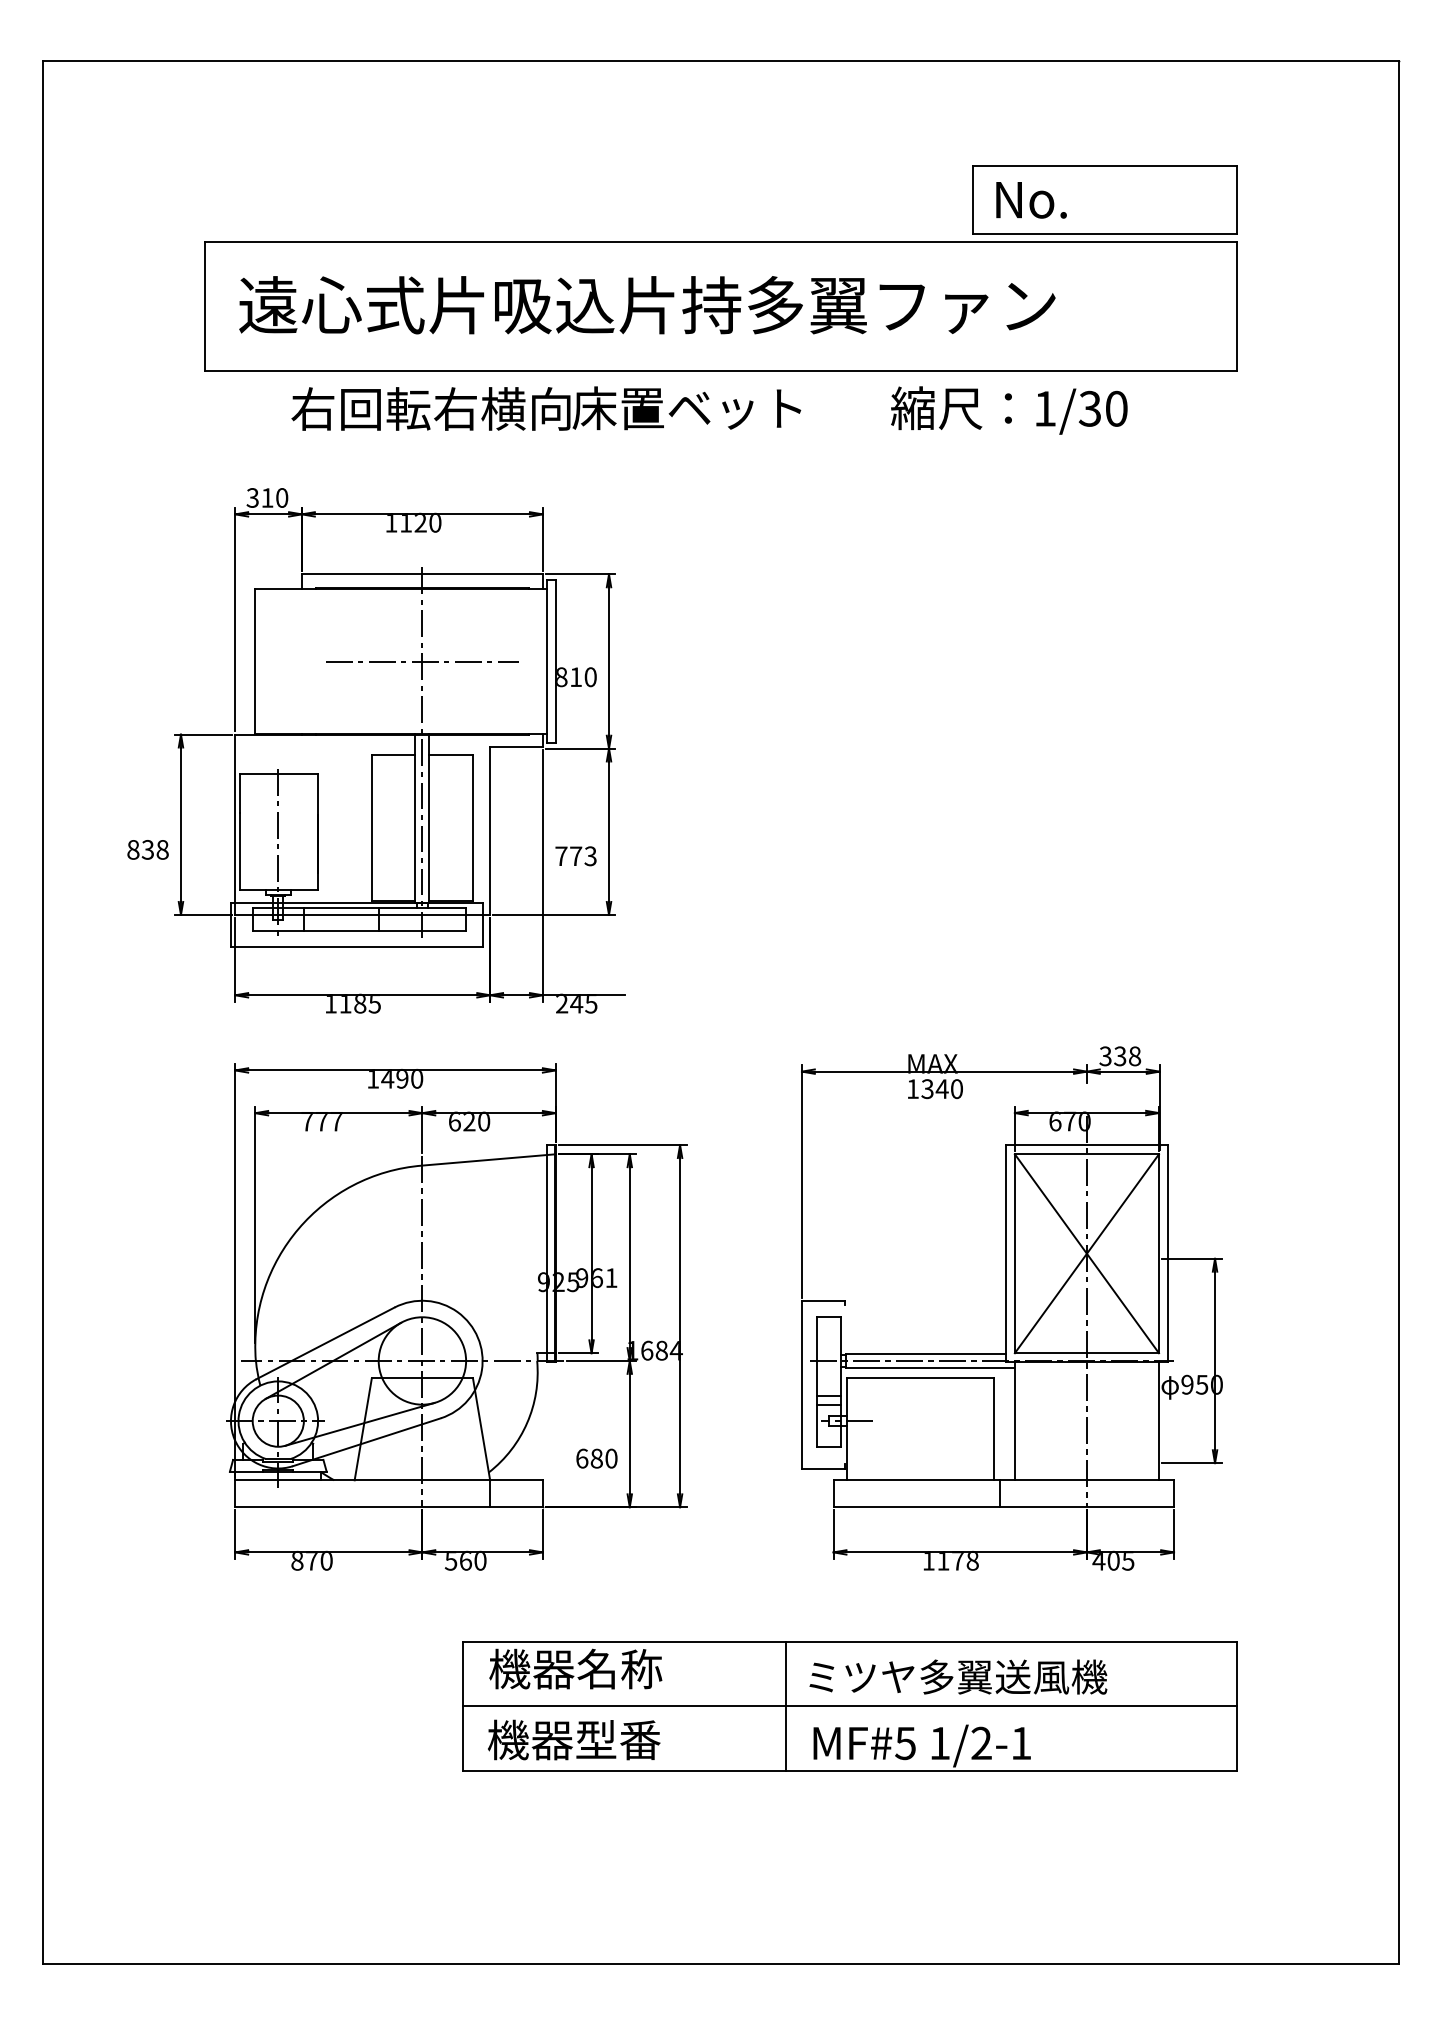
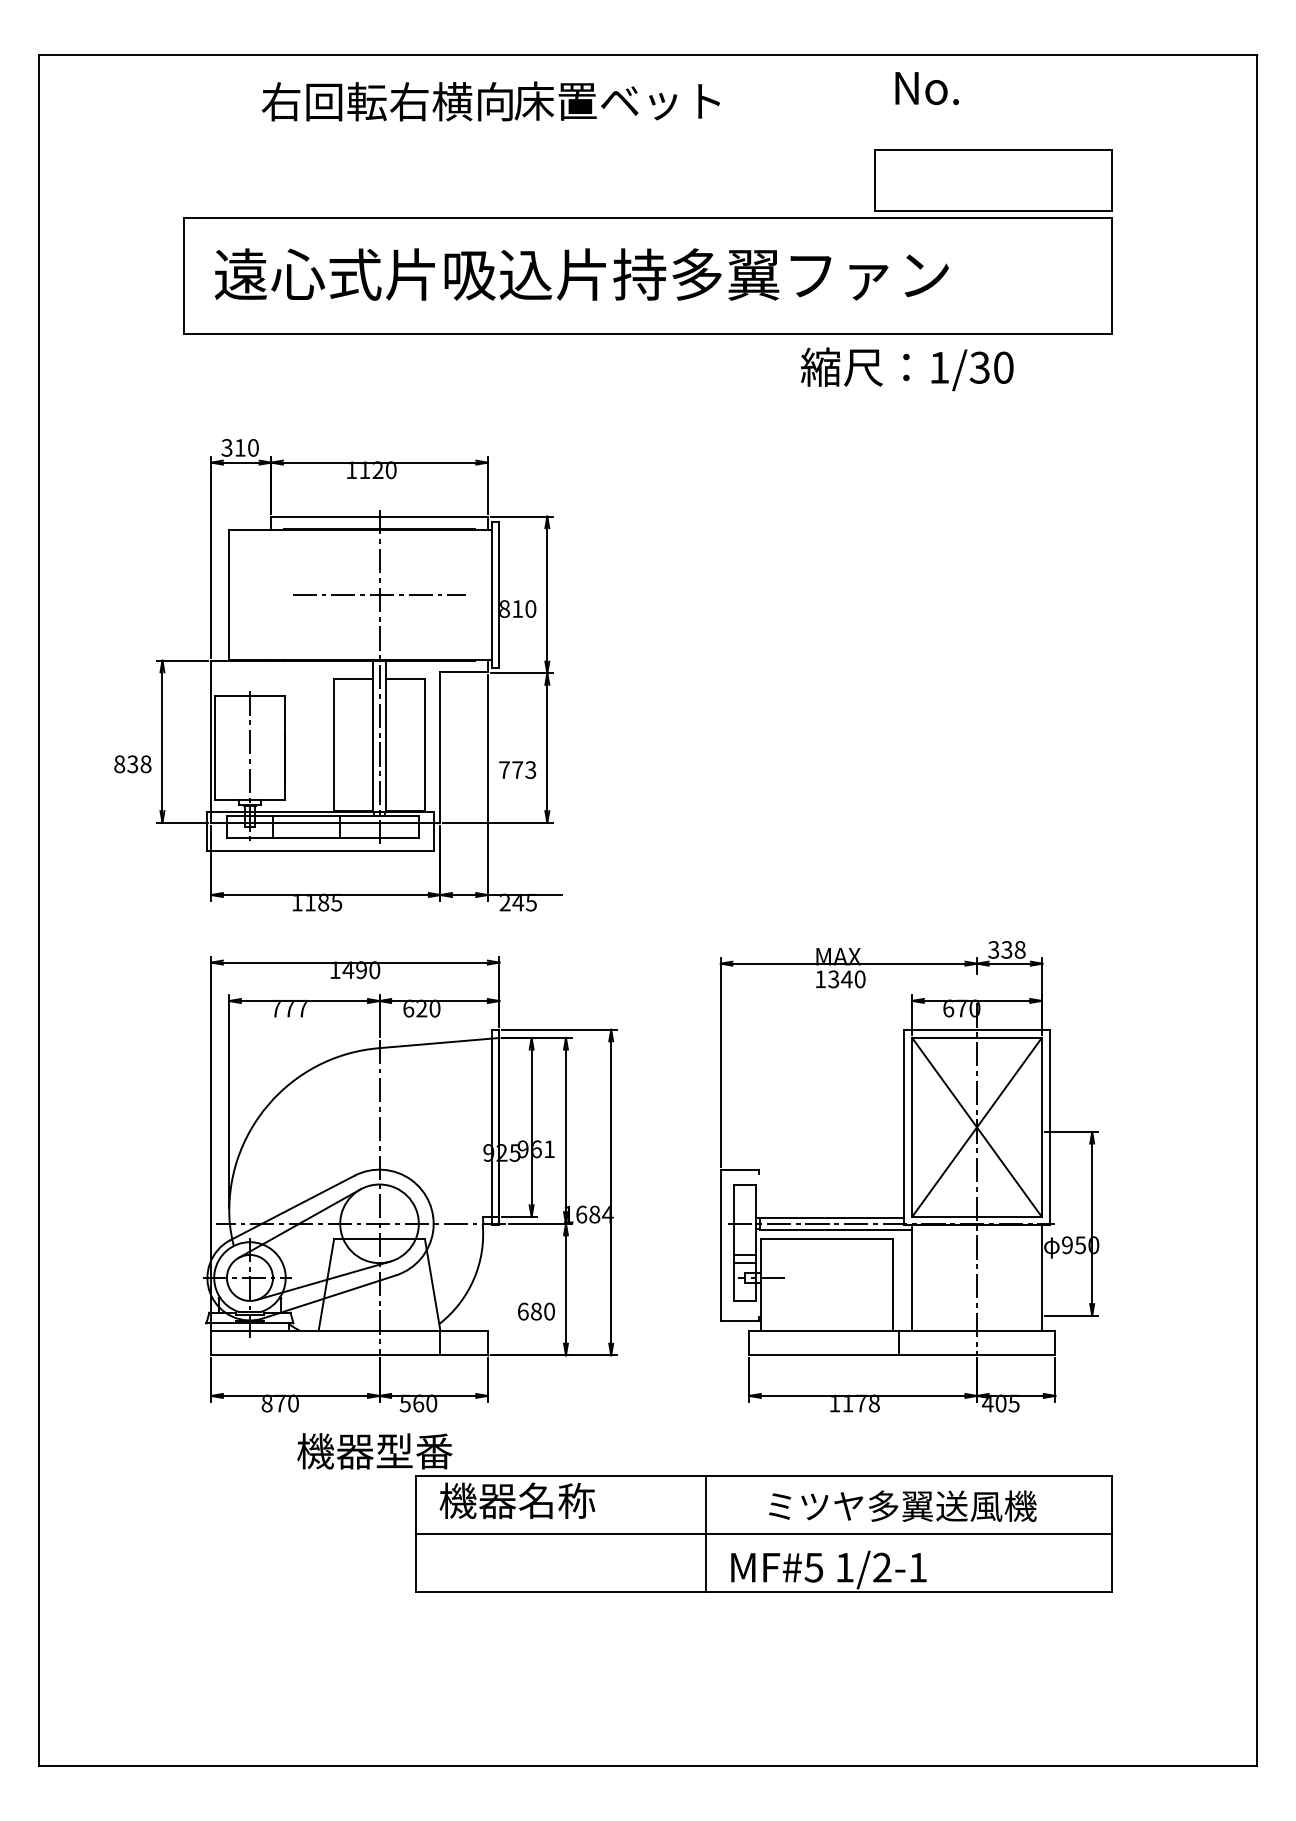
text: (1031, 200) -> (927, 88), moved
text: (546, 408) -> (491, 101), moved
text: (958, 1676) -> (902, 1505), moved
text: (574, 1739) -> (375, 1450), moved

